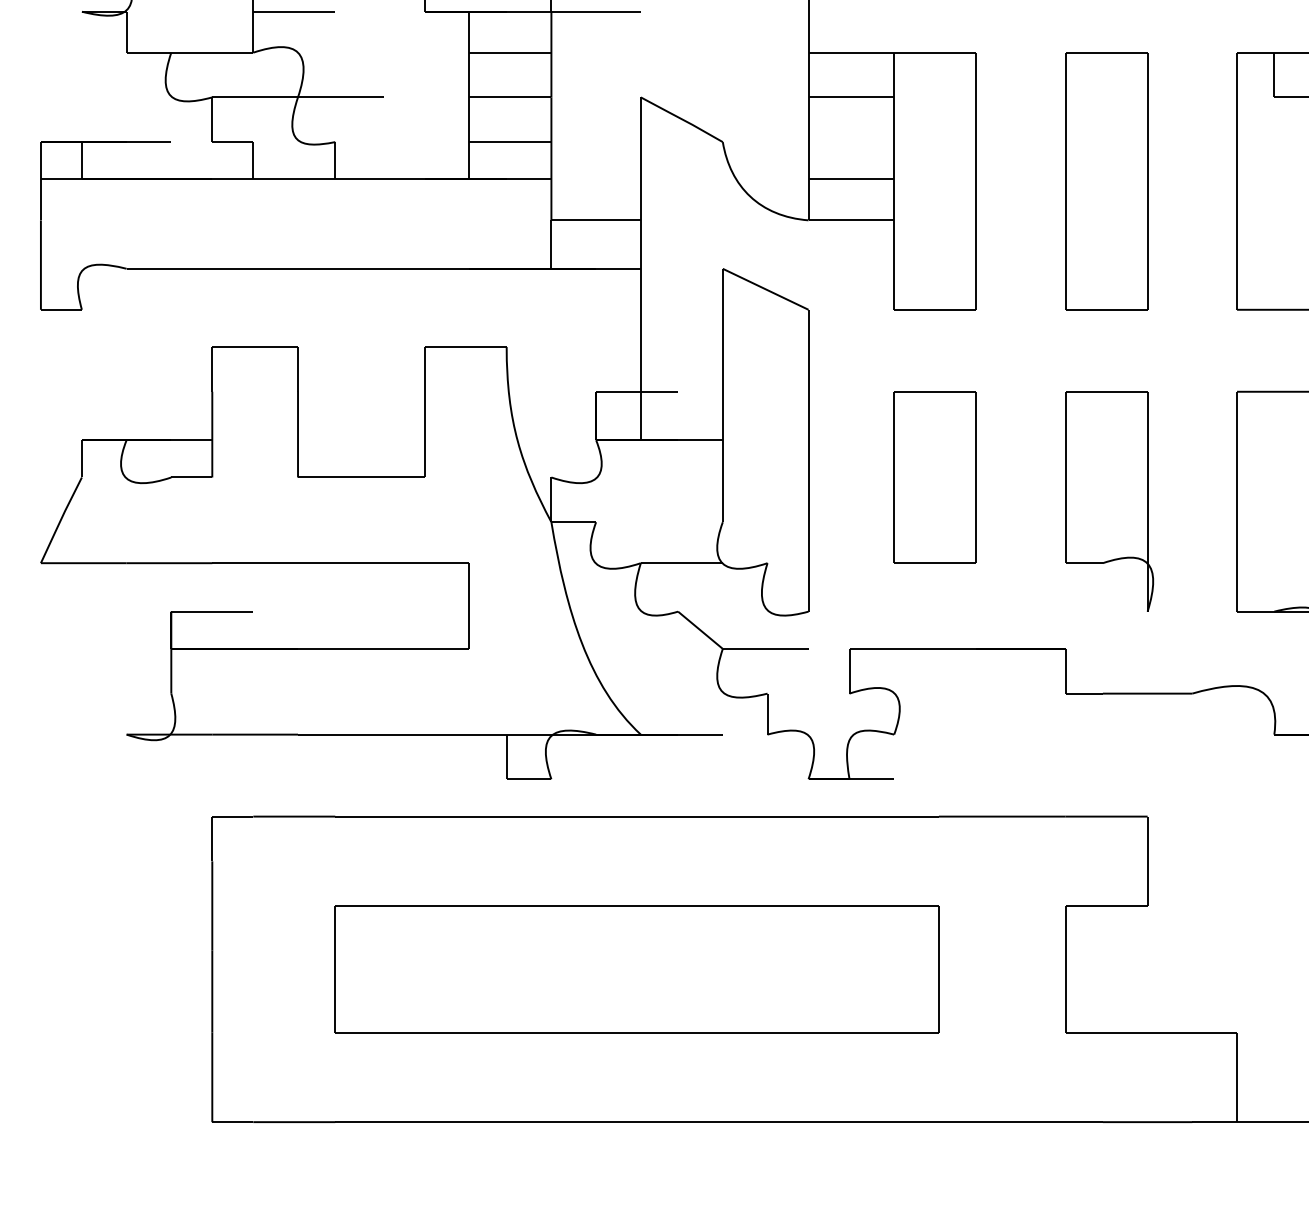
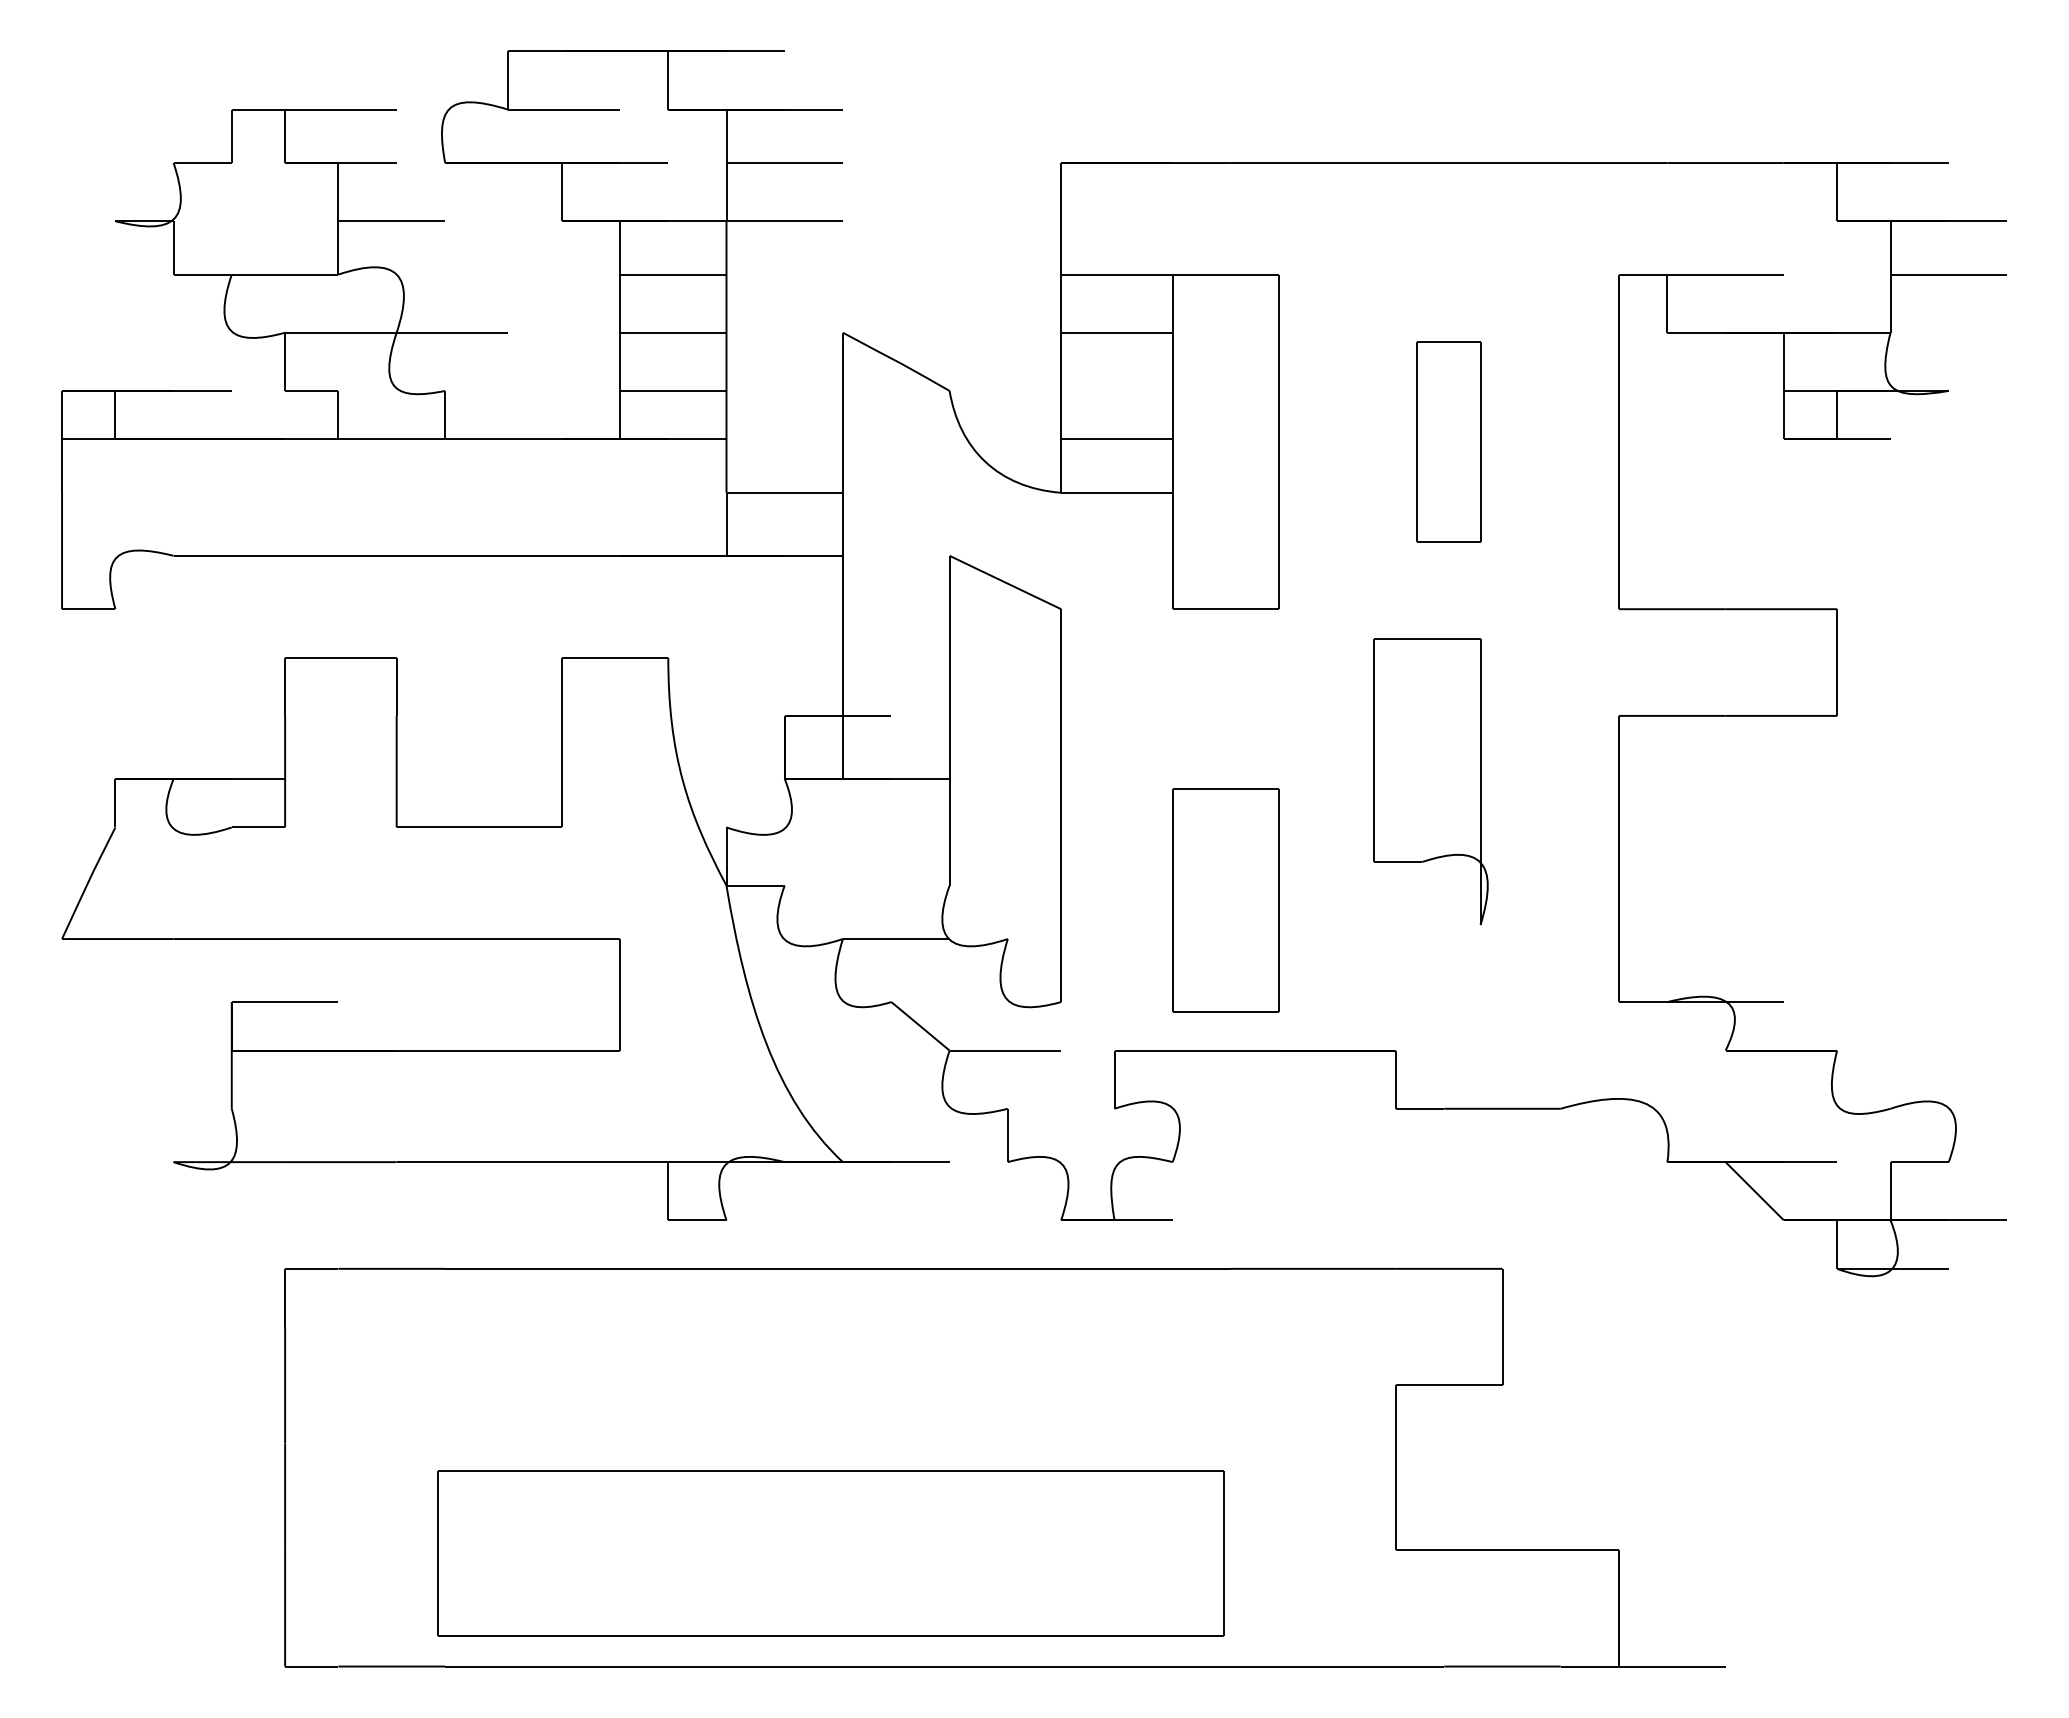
part: (1106, 180) -> (1449, 441), size x0.6
part: (934, 477) -> (1225, 900), moved
part: (1109, 501) -> (1430, 781), moved
part: (636, 969) -> (830, 1553), moved

